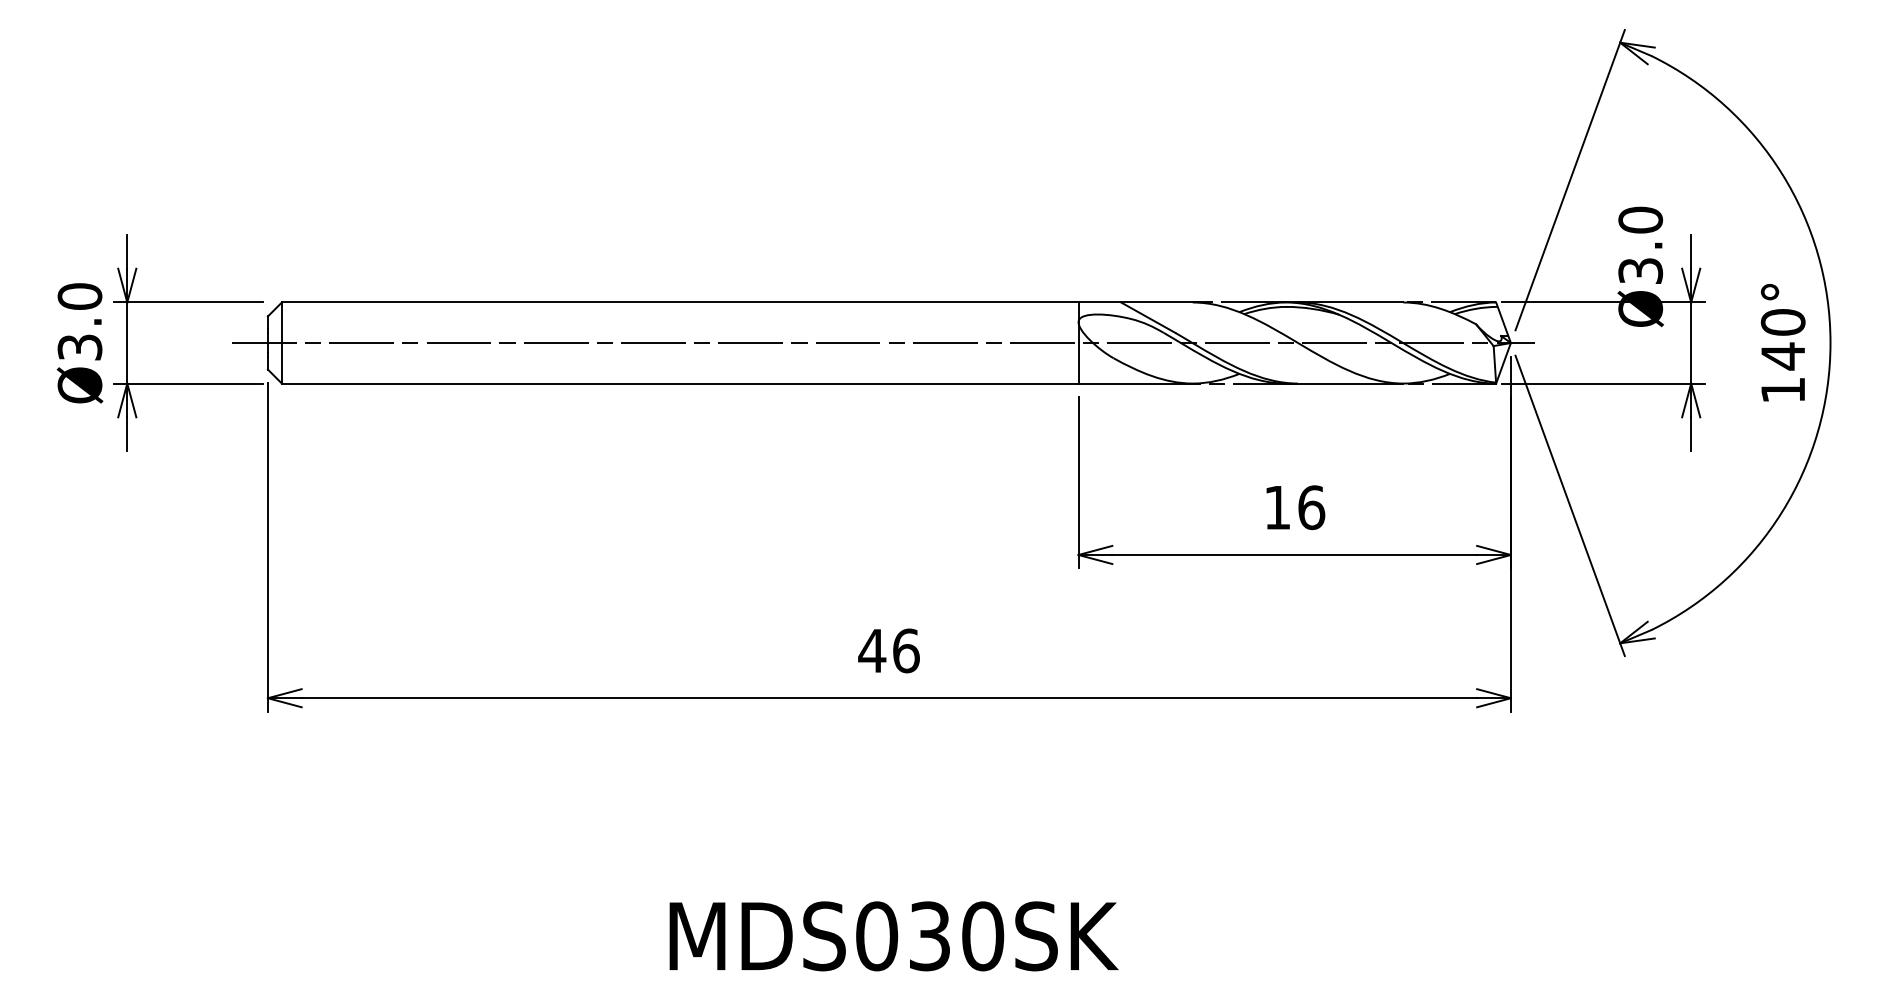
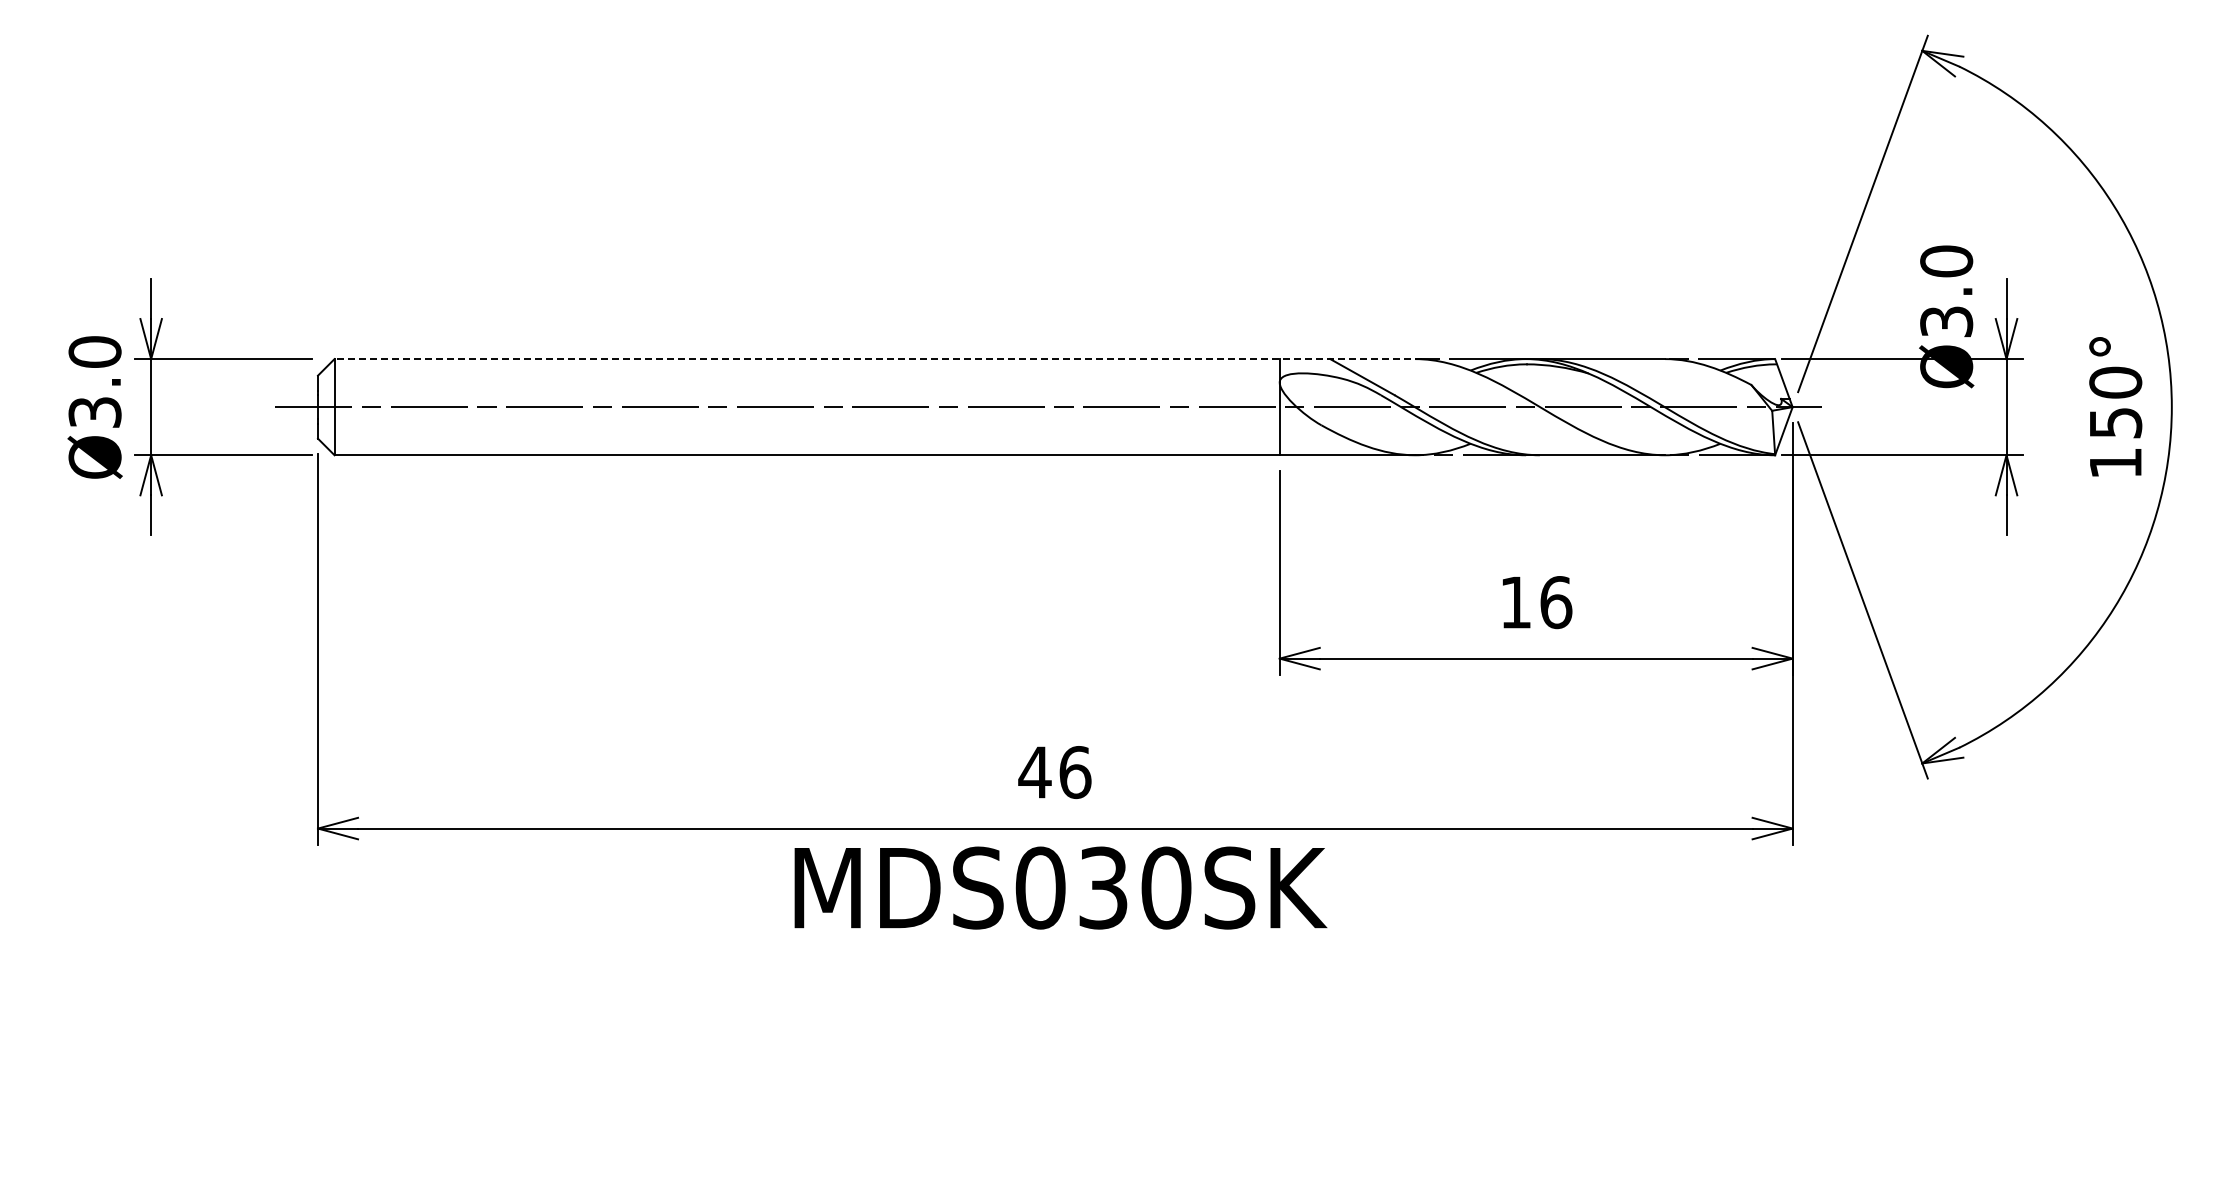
line: (740, 302) -> (878, 359), solid -> dashed
text: (1783, 355) -> (2116, 422), 140° -> 150°
text: (893, 935) -> (1060, 887), moved

